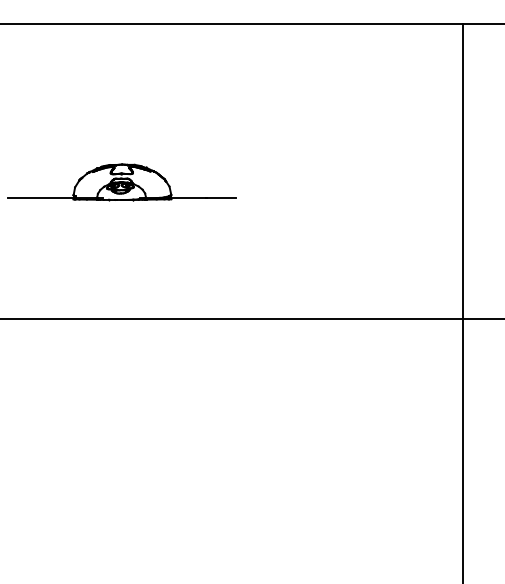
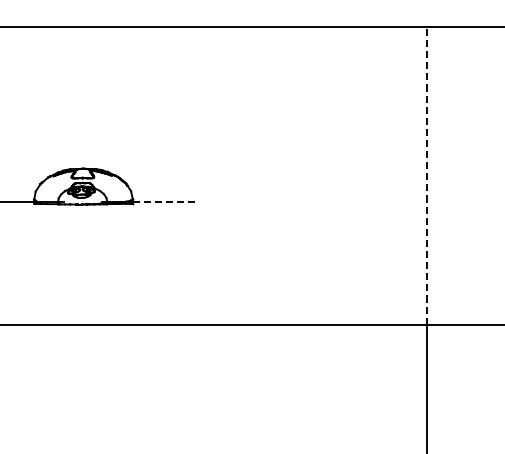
line: (462, 171) -> (426, 175), solid -> dashed
line: (203, 197) -> (165, 201), solid -> dashed

